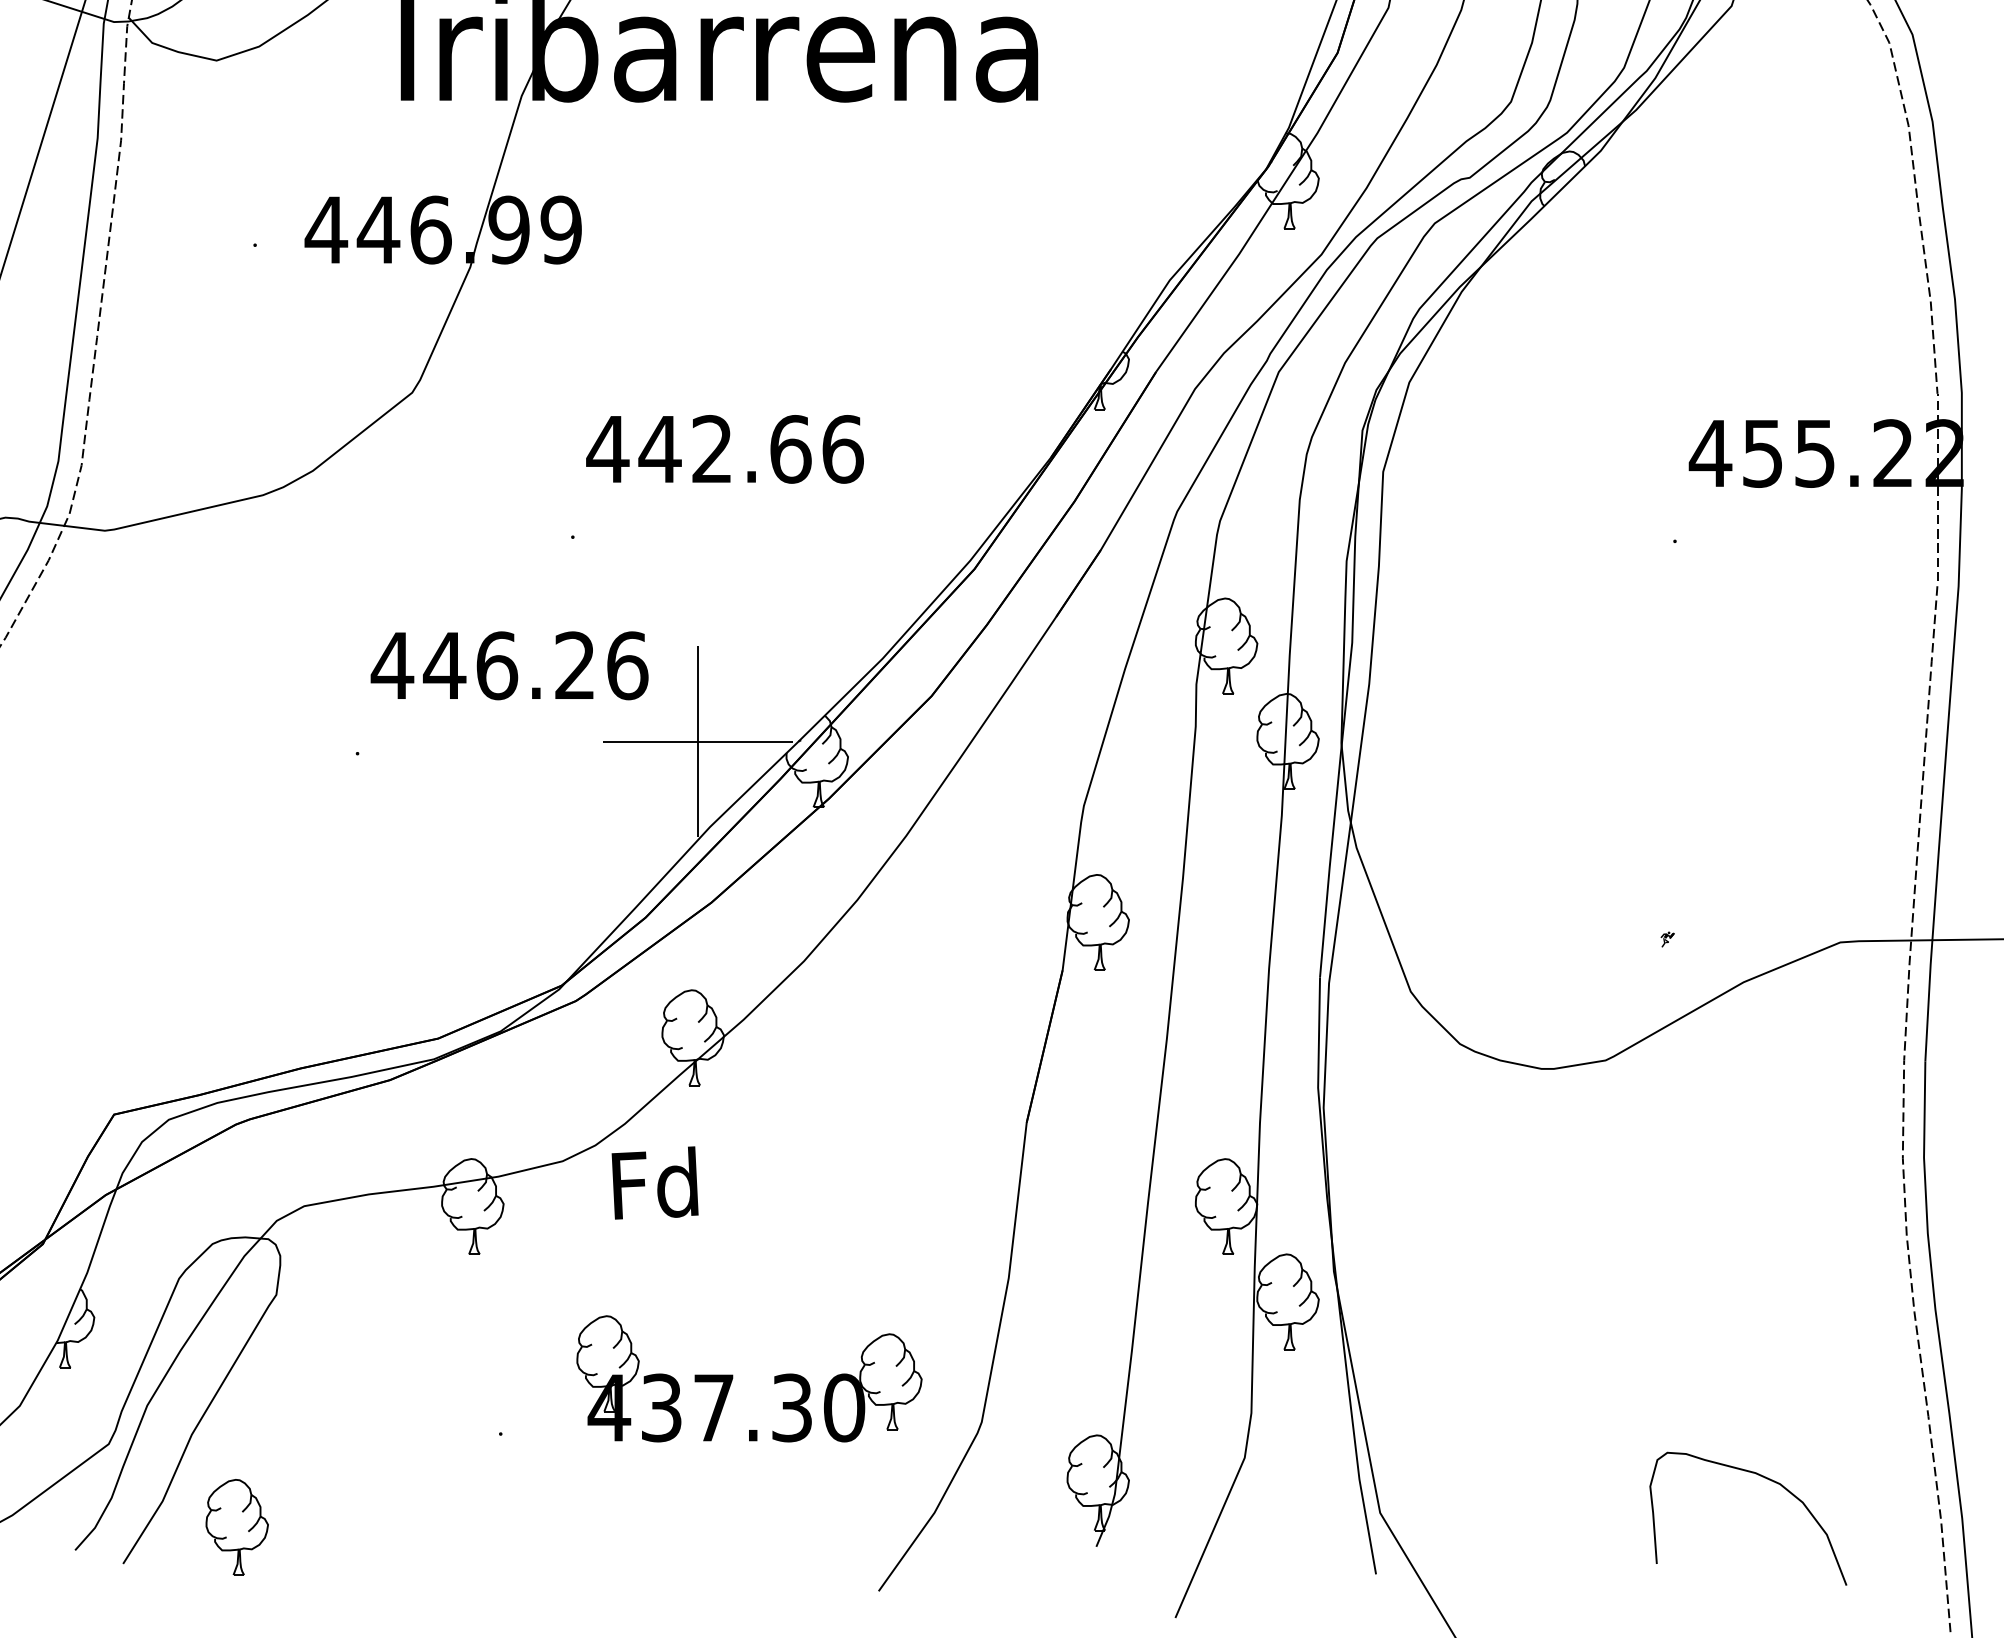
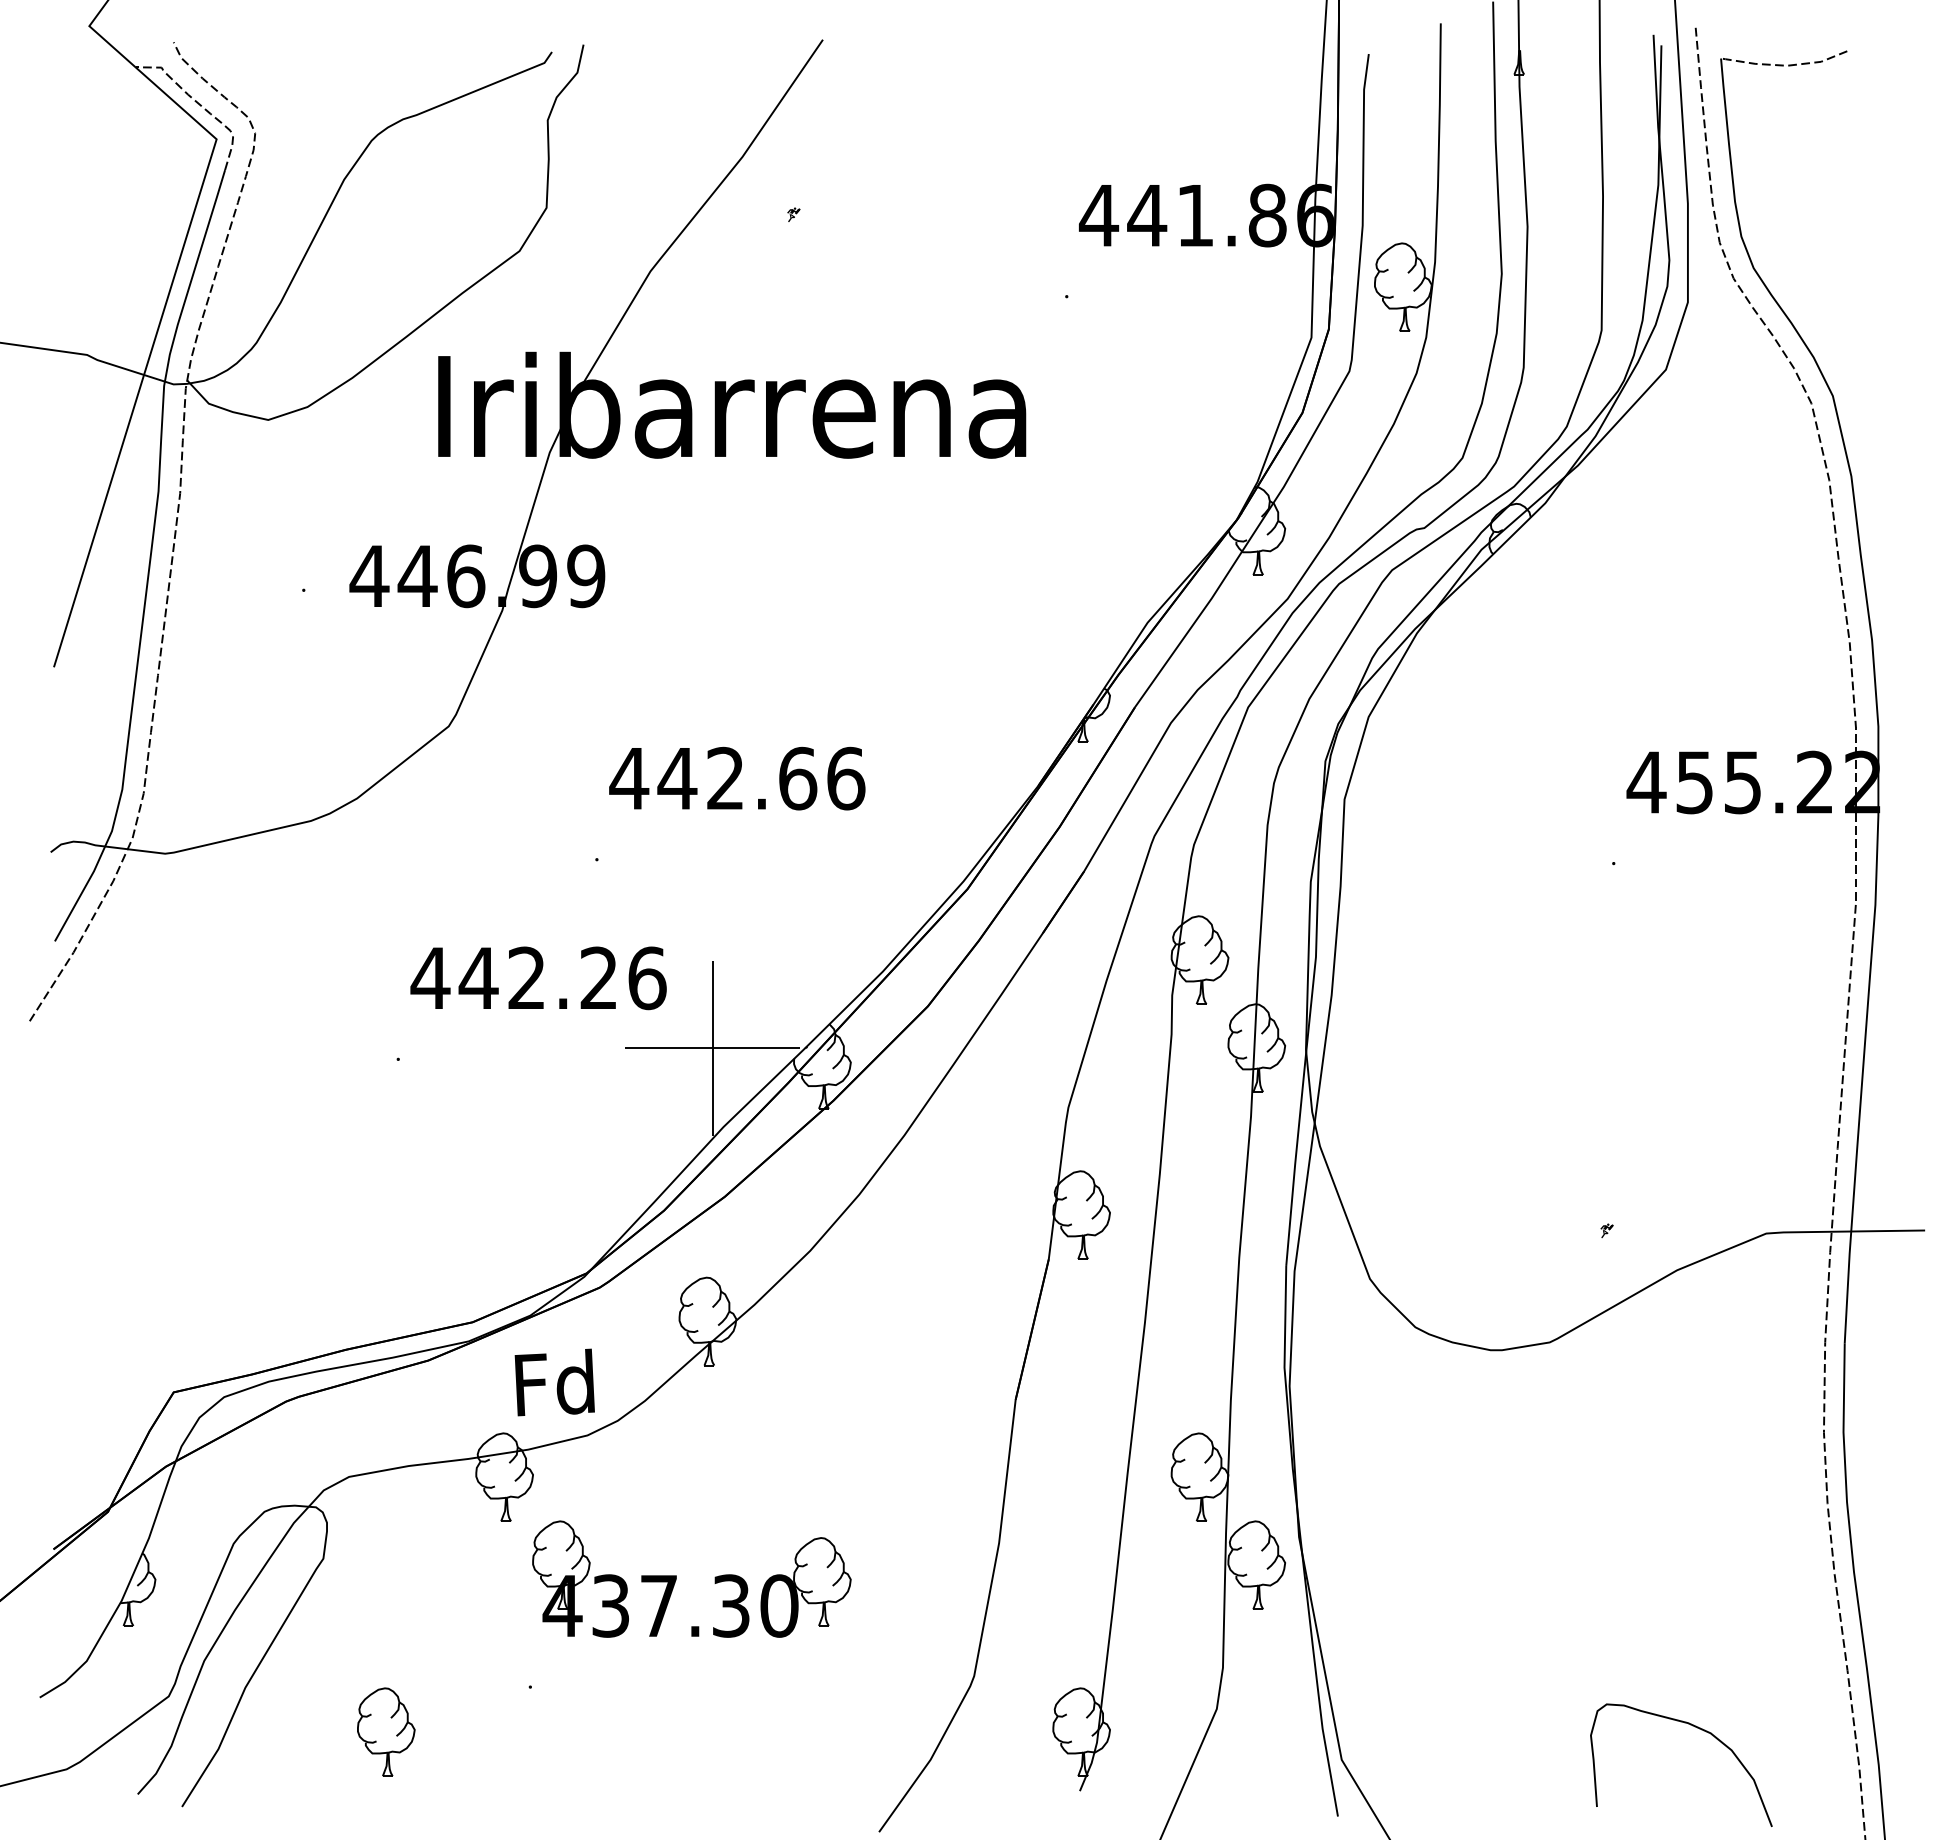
text: (497, 665) -> (527, 978), 446.26 -> 442.26
text: (654, 1183) -> (554, 1382), moved
part: (732, 1378) -> (676, 1578), moved
part: (237, 1526) -> (386, 1731), moved

